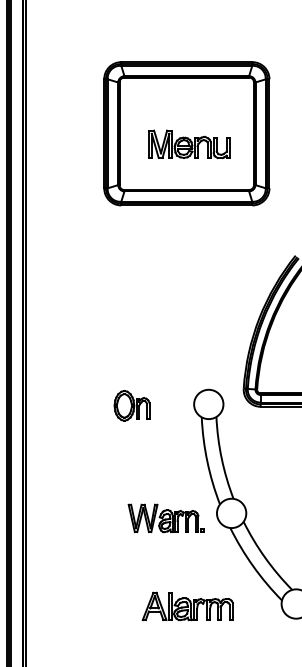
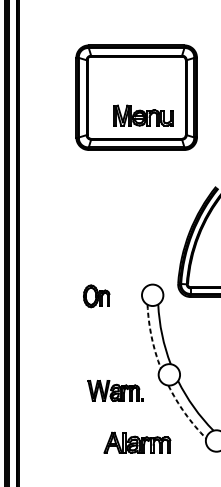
part: (189, 144) -> (143, 115), moved
arc: (207, 461) -> (151, 336), solid -> dashed
part: (165, 518) -> (115, 390), moved
arc: (253, 566) -> (185, 413), solid -> dashed

